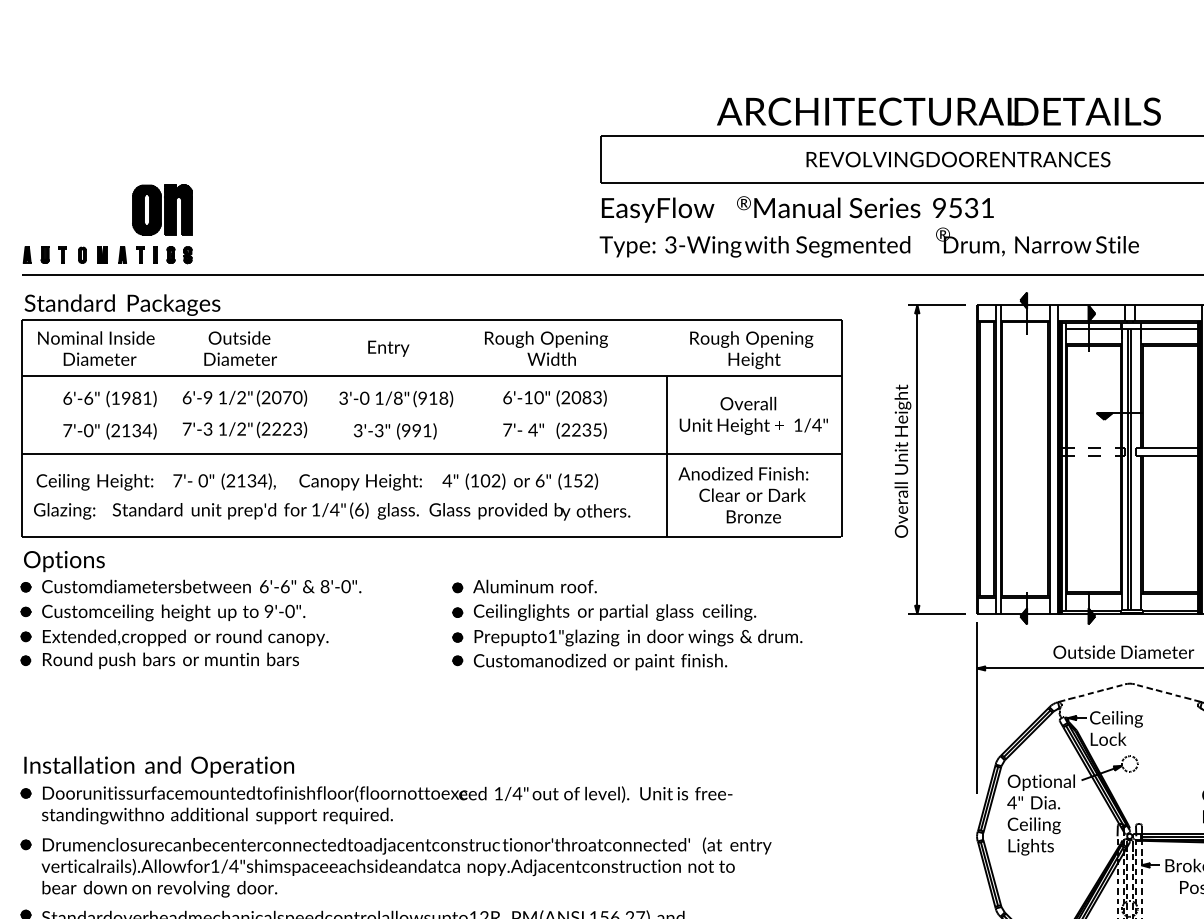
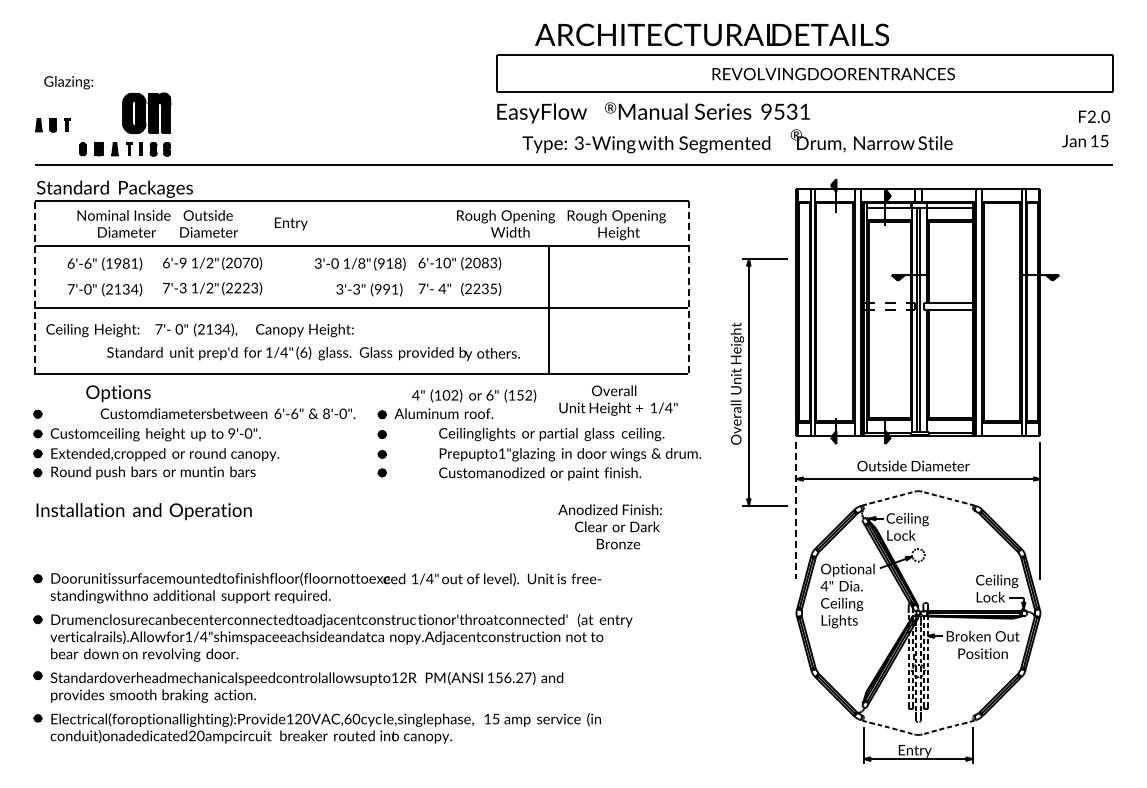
text: (939, 111) -> (712, 34), moved
text: (958, 160) -> (833, 74), moved
text: (869, 242) -> (737, 141), moved
part: (44, 255) -> (52, 125), moved
text: (95, 348) -> (123, 223), moved
text: (389, 348) -> (291, 223), moved
text: (545, 348) -> (505, 223), moved
text: (396, 398) -> (360, 263), moved
text: (753, 415) -> (618, 400), moved
line: (21, 428) -> (34, 287), solid -> dashed
line: (841, 429) -> (688, 288), solid -> dashed
text: (395, 430) -> (369, 289), moved
part: (918, 459) -> (749, 382), moved
text: (520, 481) -> (474, 395), moved
text: (742, 494) -> (609, 526), moved
text: (64, 511) -> (68, 82), moved
text: (192, 571) -> (220, 401), moved
text: (637, 636) -> (569, 453), moved
line: (977, 707) -> (796, 510), solid -> dashed
text: (158, 766) -> (143, 511), moved

